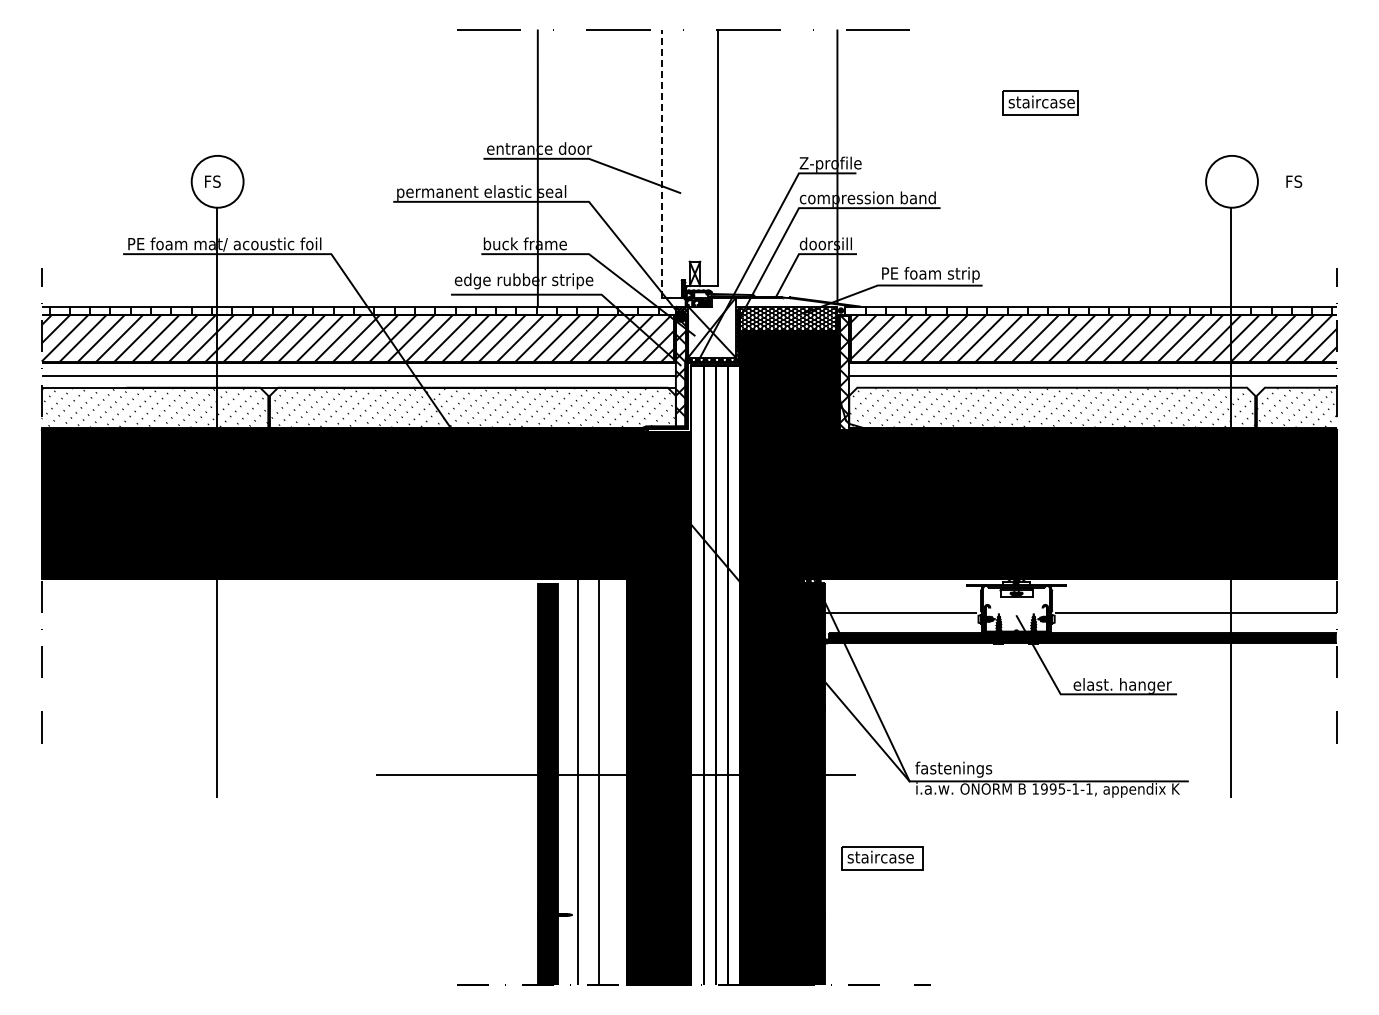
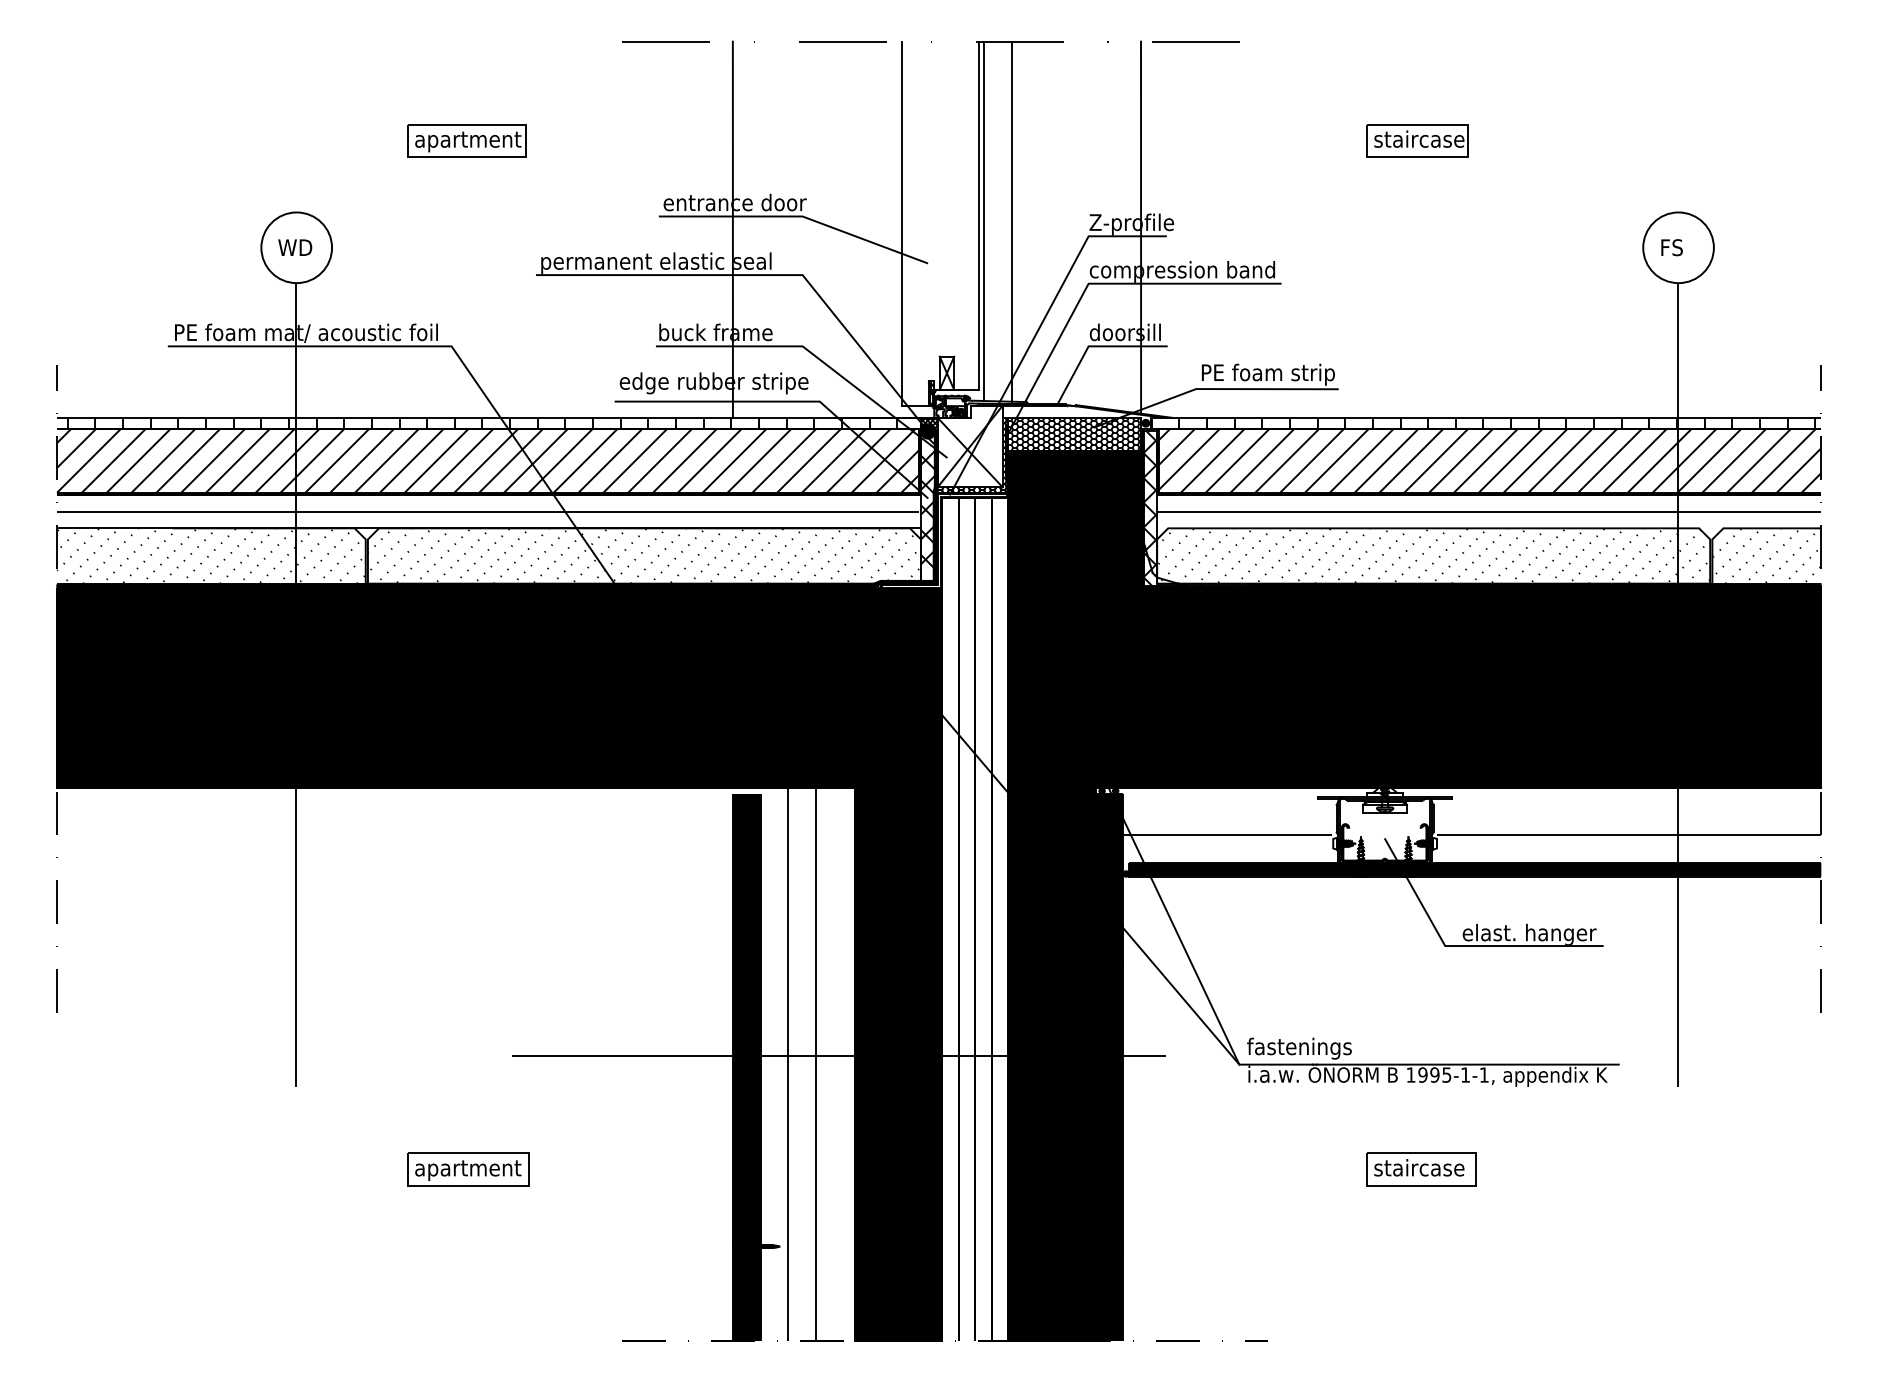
part: (342, 102) -> (466, 139), added
line: (722, 162) -> (984, 221), added
line: (742, 162) -> (1011, 221), added
line: (662, 164) -> (902, 224), dashed -> solid
text: (216, 181) -> (295, 247), FS -> WD
text: (1294, 181) -> (1672, 247), moved
part: (343, 858) -> (468, 1169), added
part: (882, 858) -> (1421, 1169), moved

